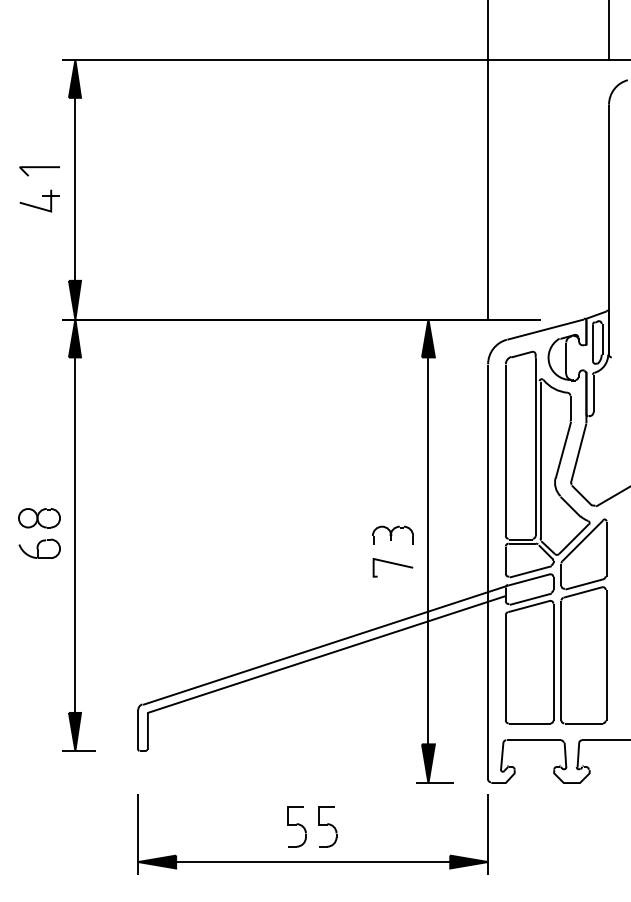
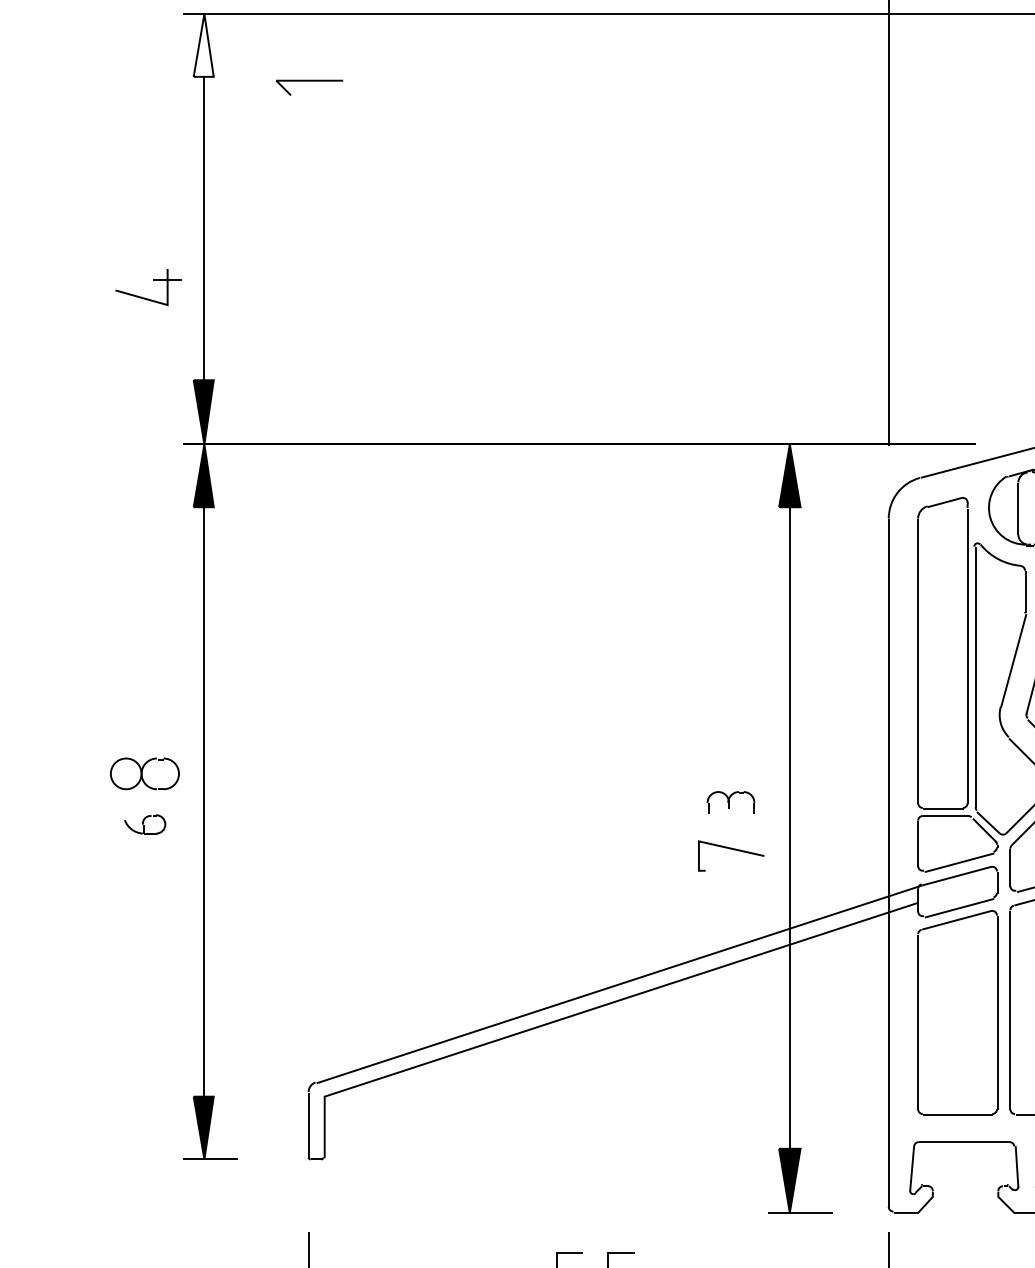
fill: (74, 78) -> (202, 44), removed
curve: (39, 168) -> (309, 82), moved
part: (39, 200) -> (148, 286), moved
part: (392, 534) -> (730, 800), size x0.7
part: (39, 548) -> (144, 824), size x0.6

